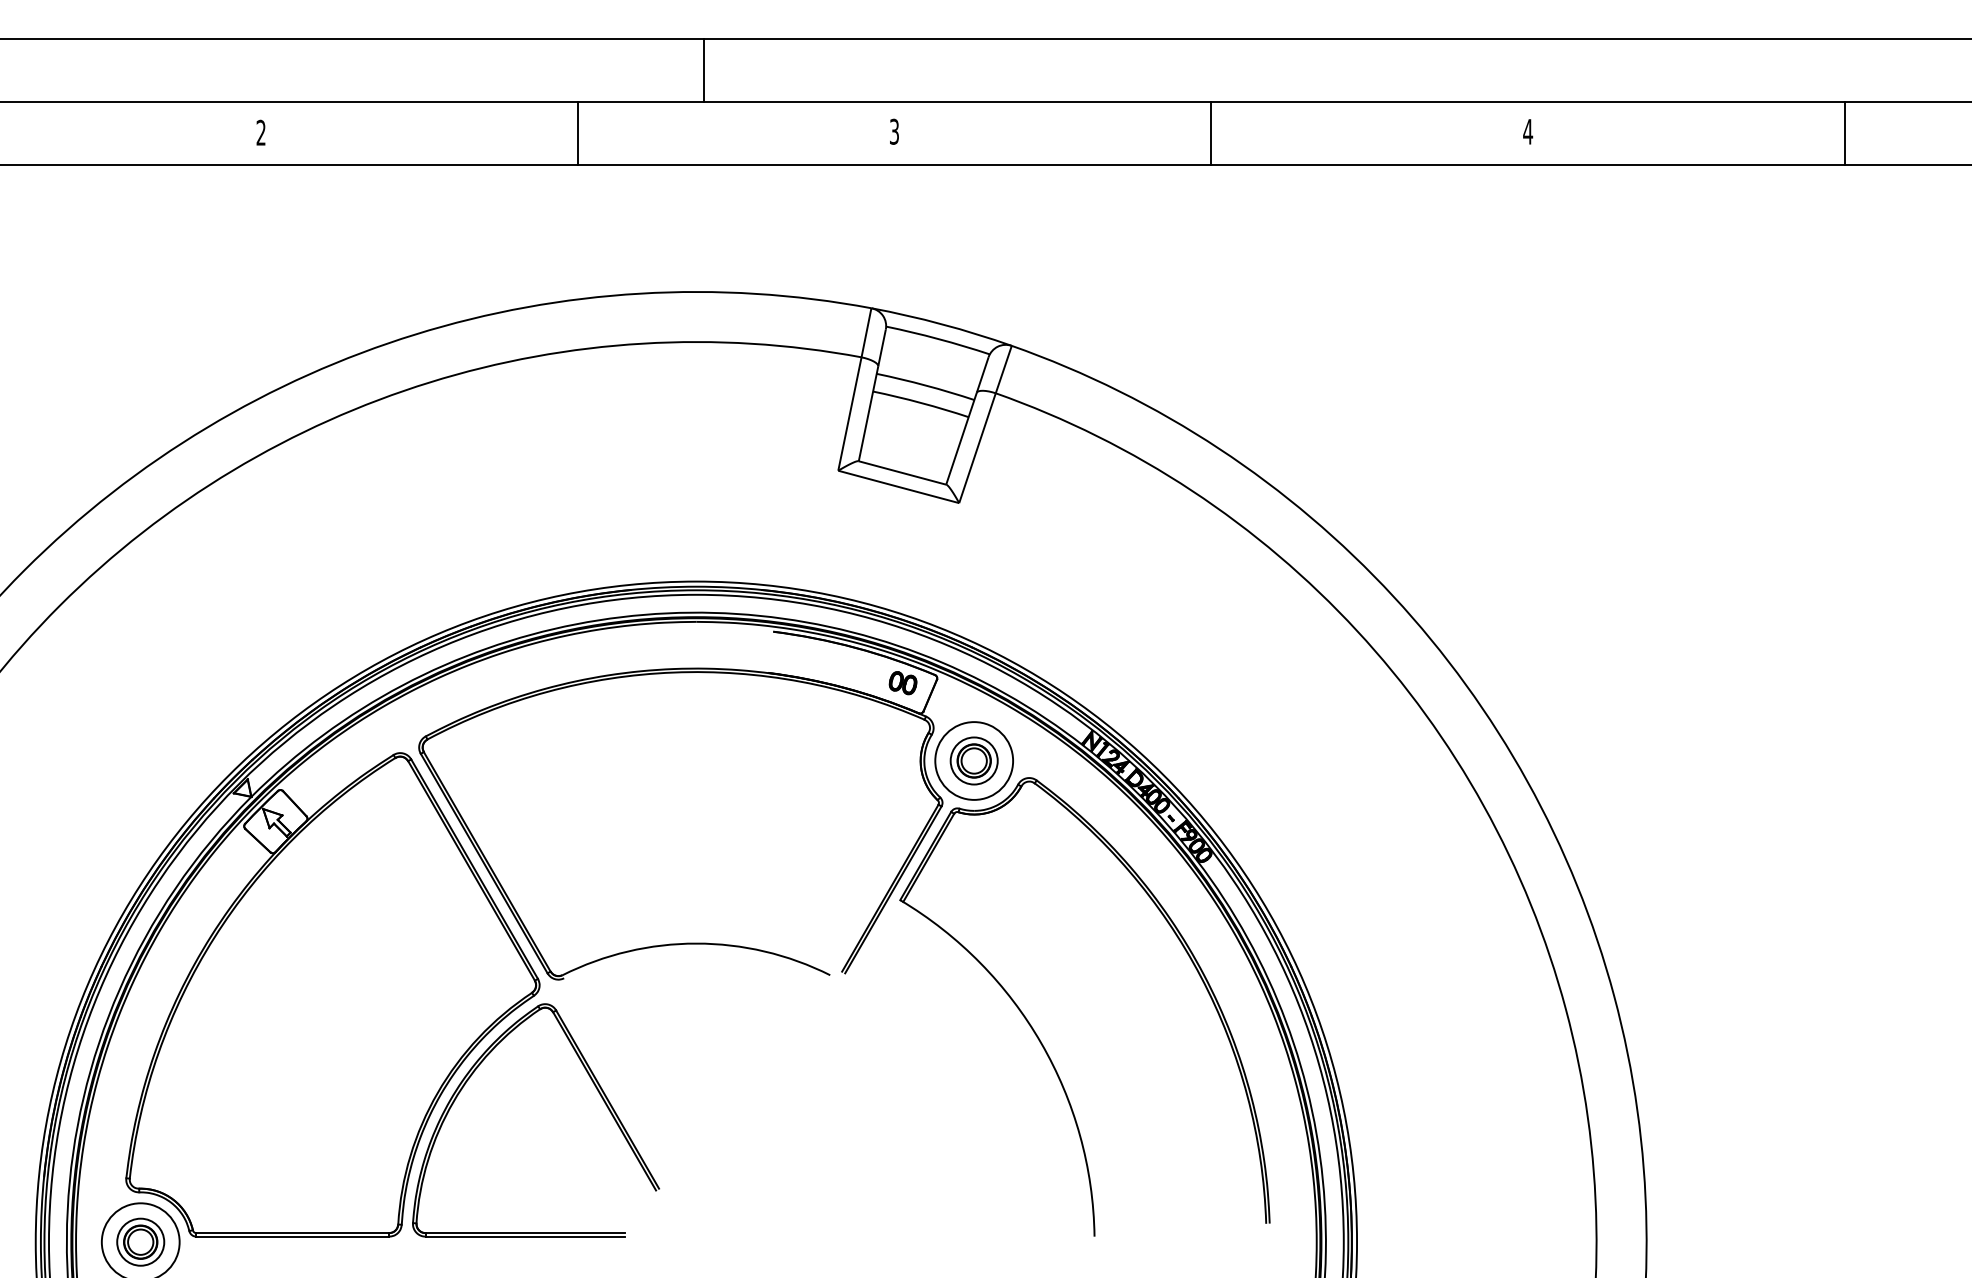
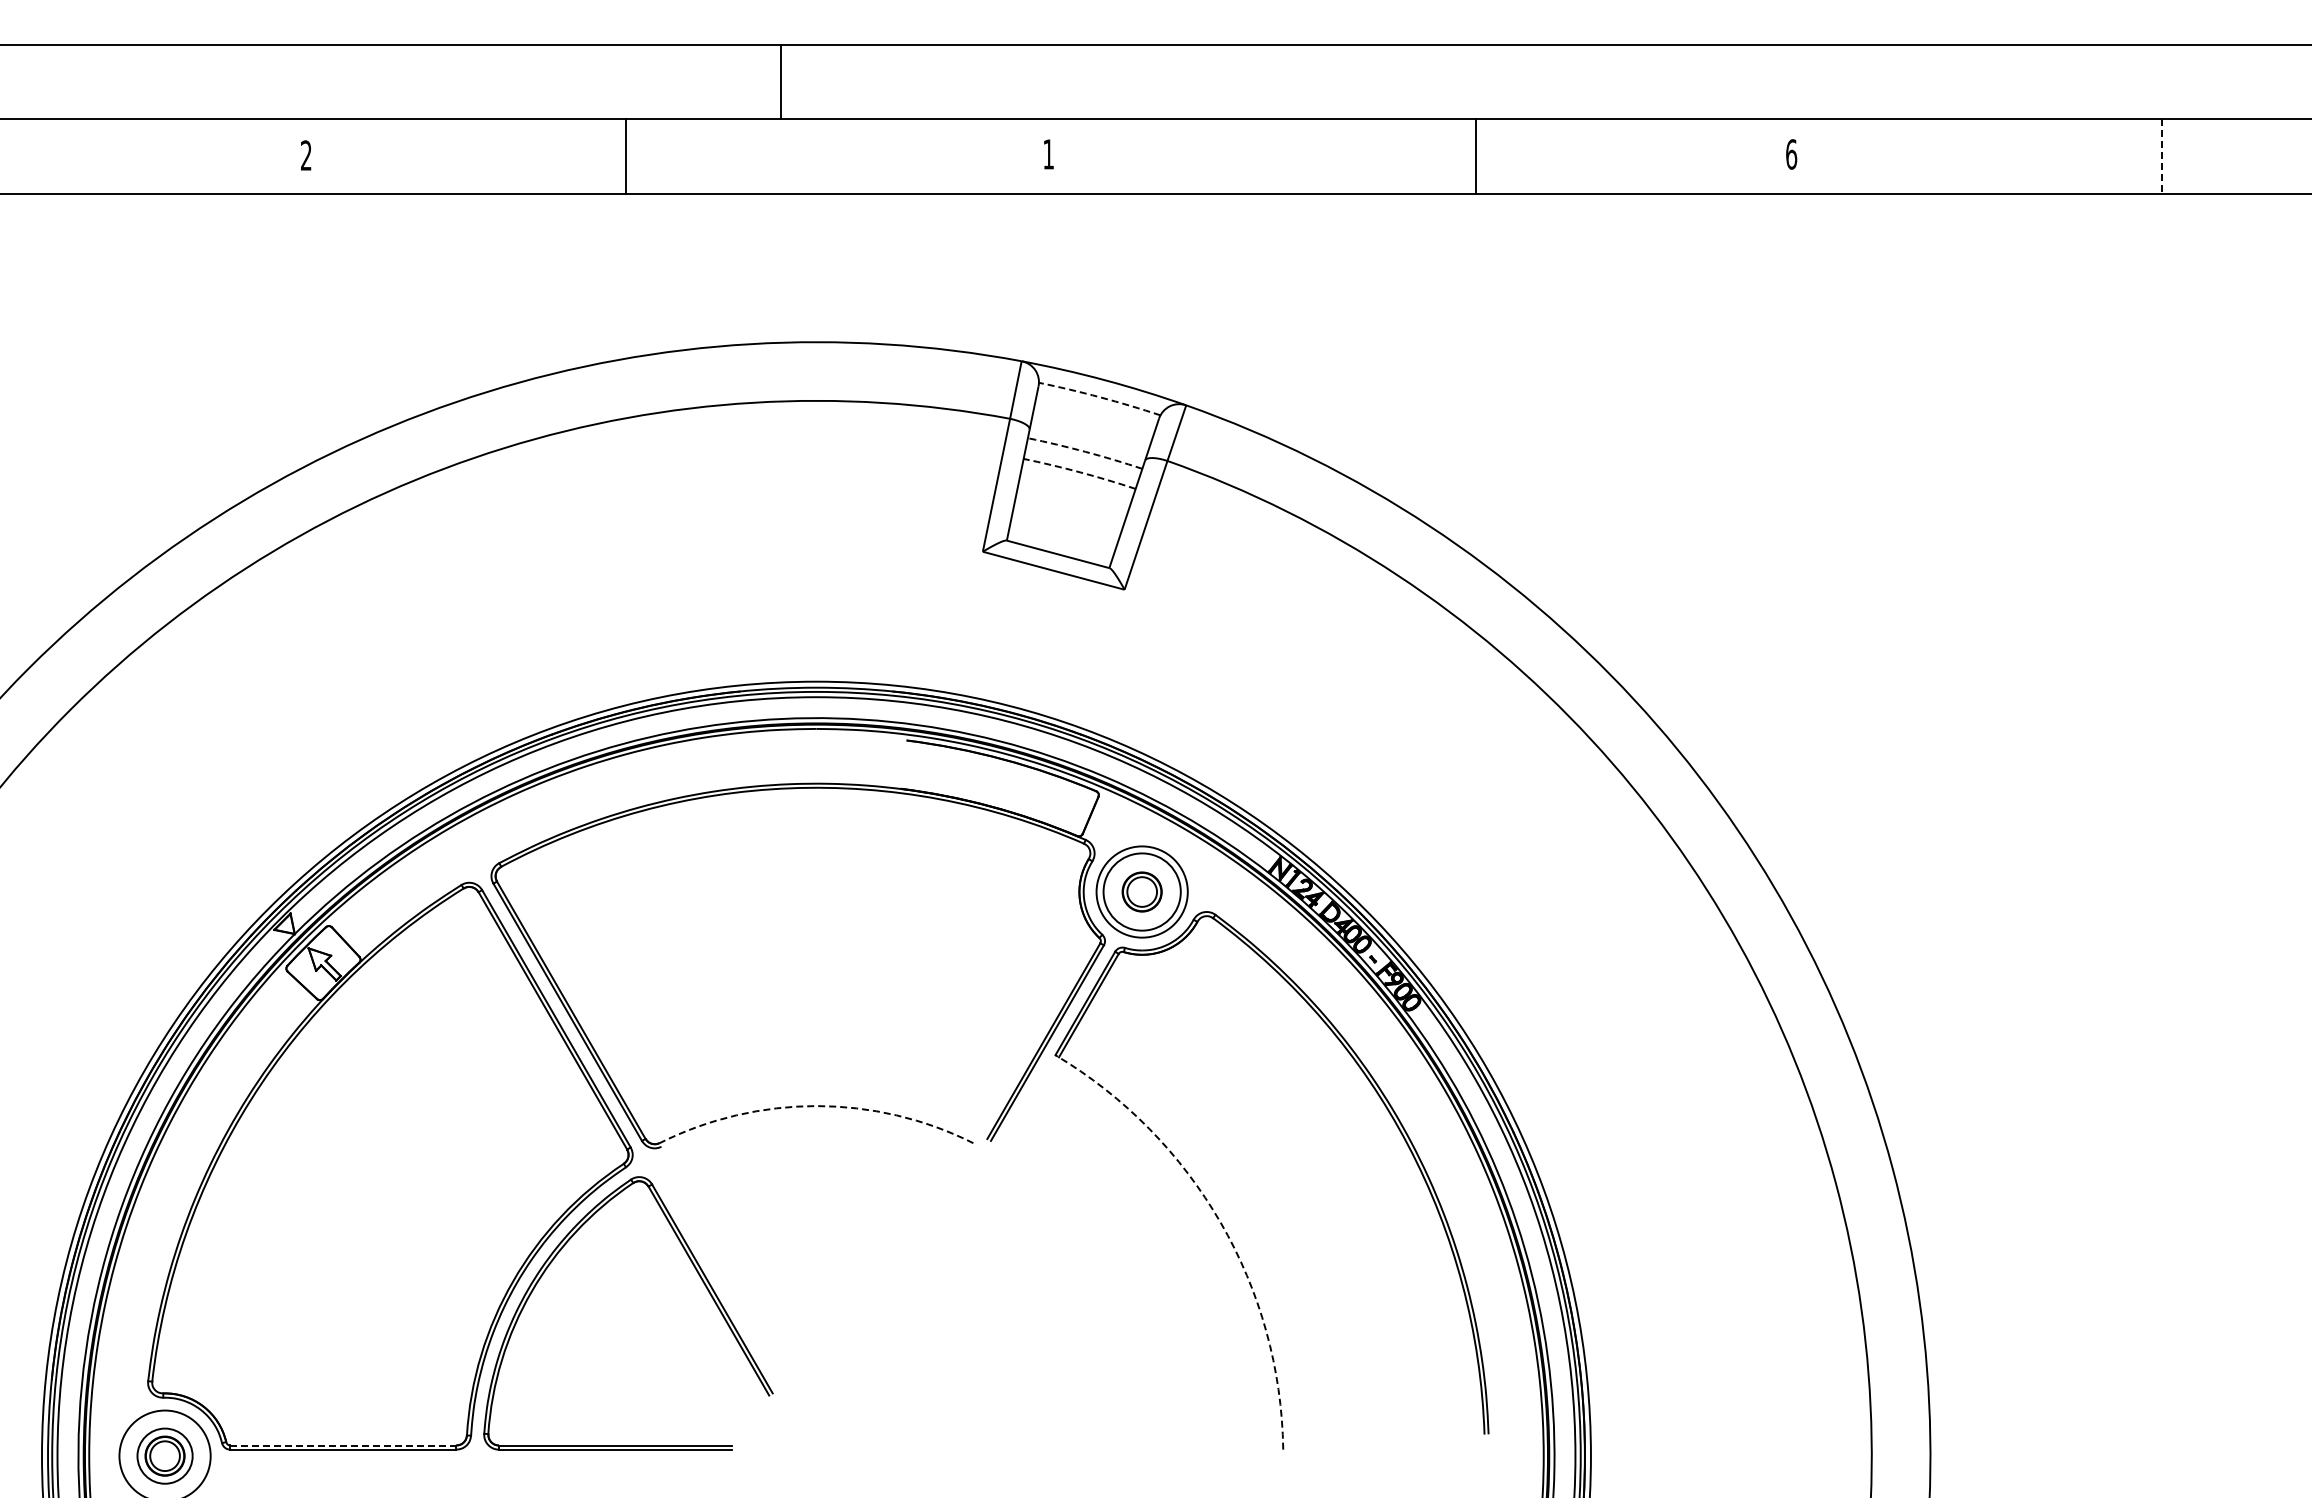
line: (704, 70) -> (780, 82), moved
text: (894, 131) -> (1048, 154), 3 -> 1
text: (1528, 131) -> (1791, 154), 4 -> 6
line: (577, 133) -> (626, 156), moved
line: (1210, 133) -> (1475, 156), moved
line: (1844, 133) -> (2162, 156), solid -> dashed
arc: (938, 339) -> (1100, 397), solid -> dashed
arc: (925, 385) -> (1085, 451), solid -> dashed
arc: (921, 403) -> (1080, 472), solid -> dashed
part: (902, 682) -> (1058, 800), removed
circle: (973, 760) -> (1141, 891), size x1.4
arc: (696, 943) -> (816, 1106), solid -> dashed
arc: (1041, 1042) -> (1220, 1222), solid -> dashed
line: (292, 1233) -> (343, 1445), solid -> dashed

